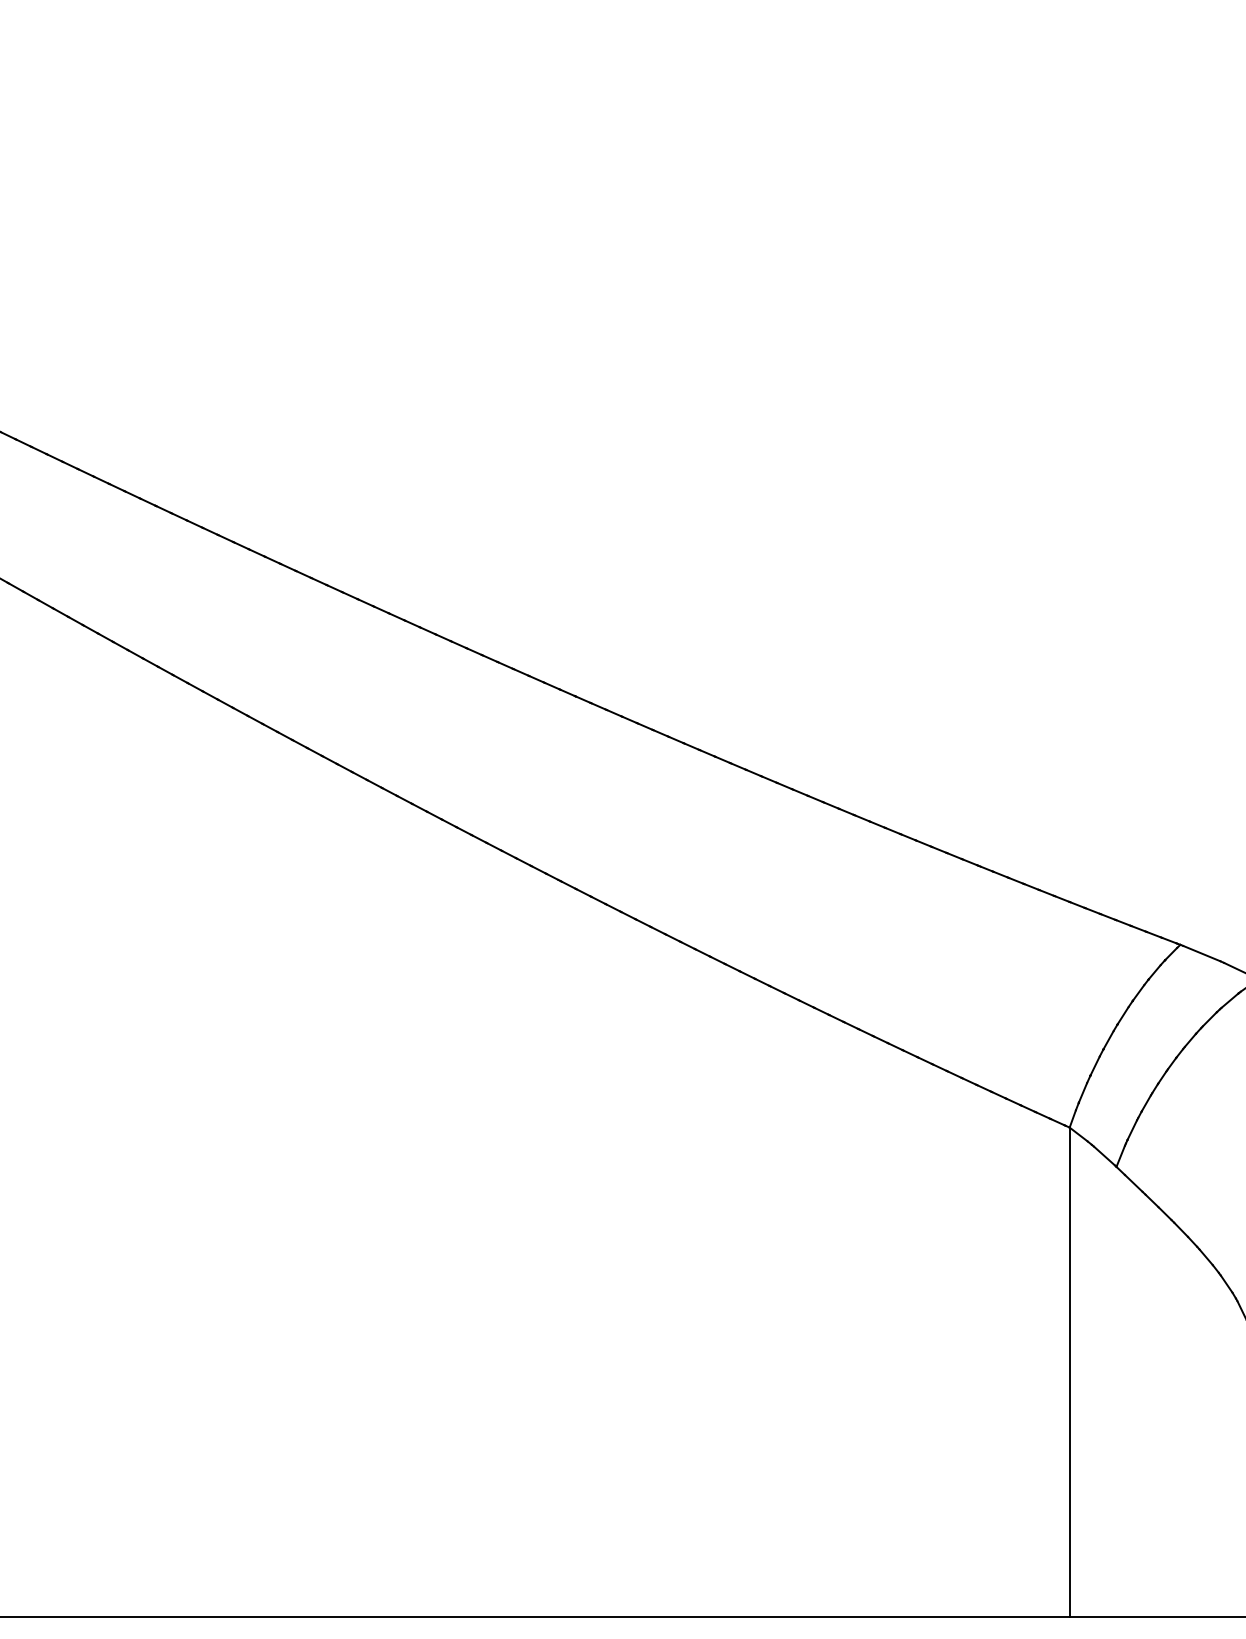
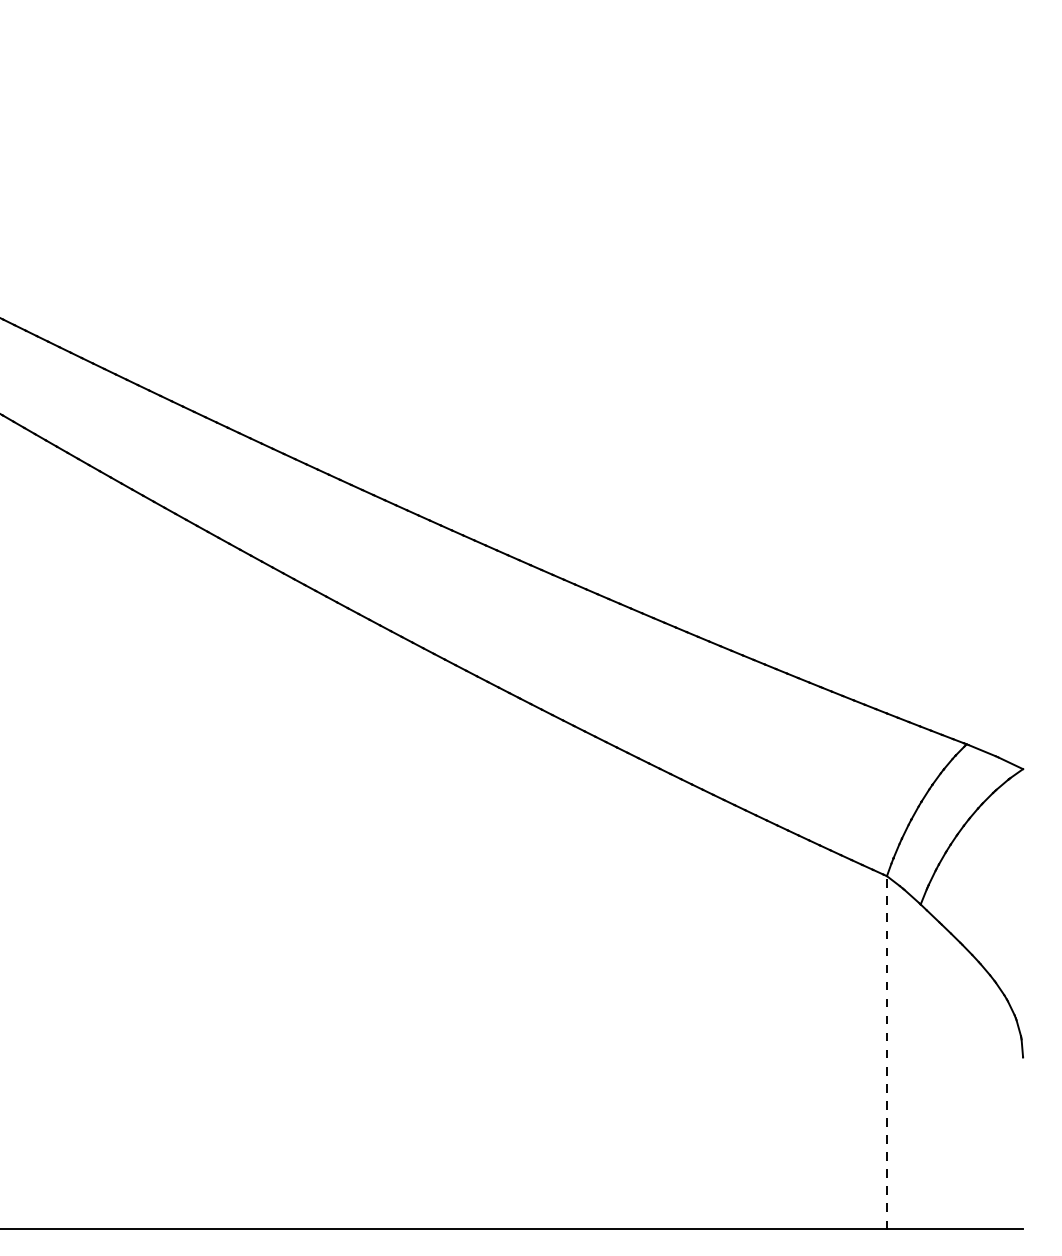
line: (1069, 1372) -> (886, 1052), solid -> dashed

